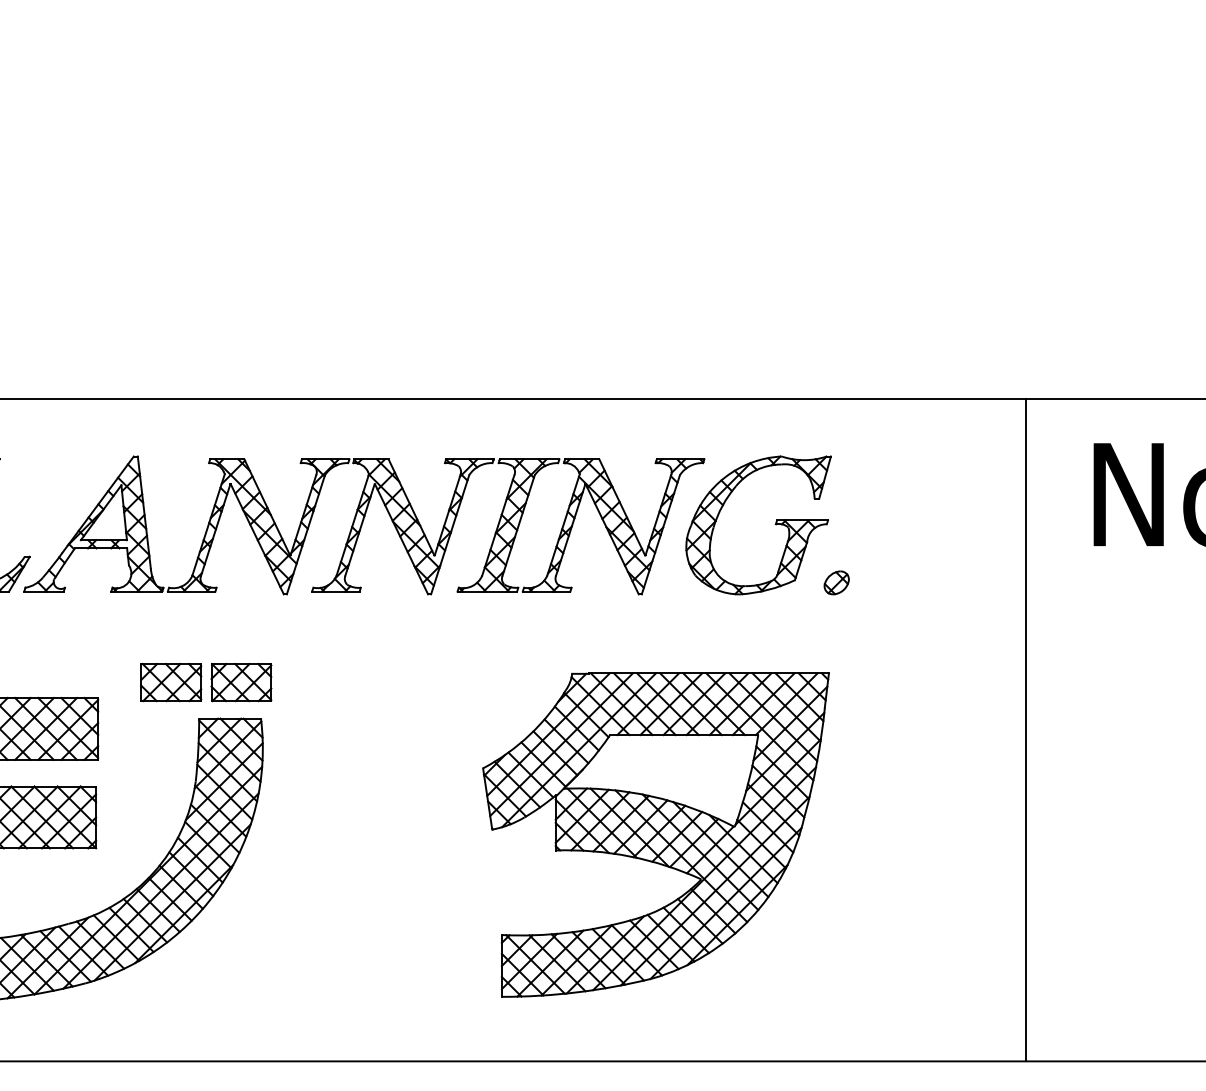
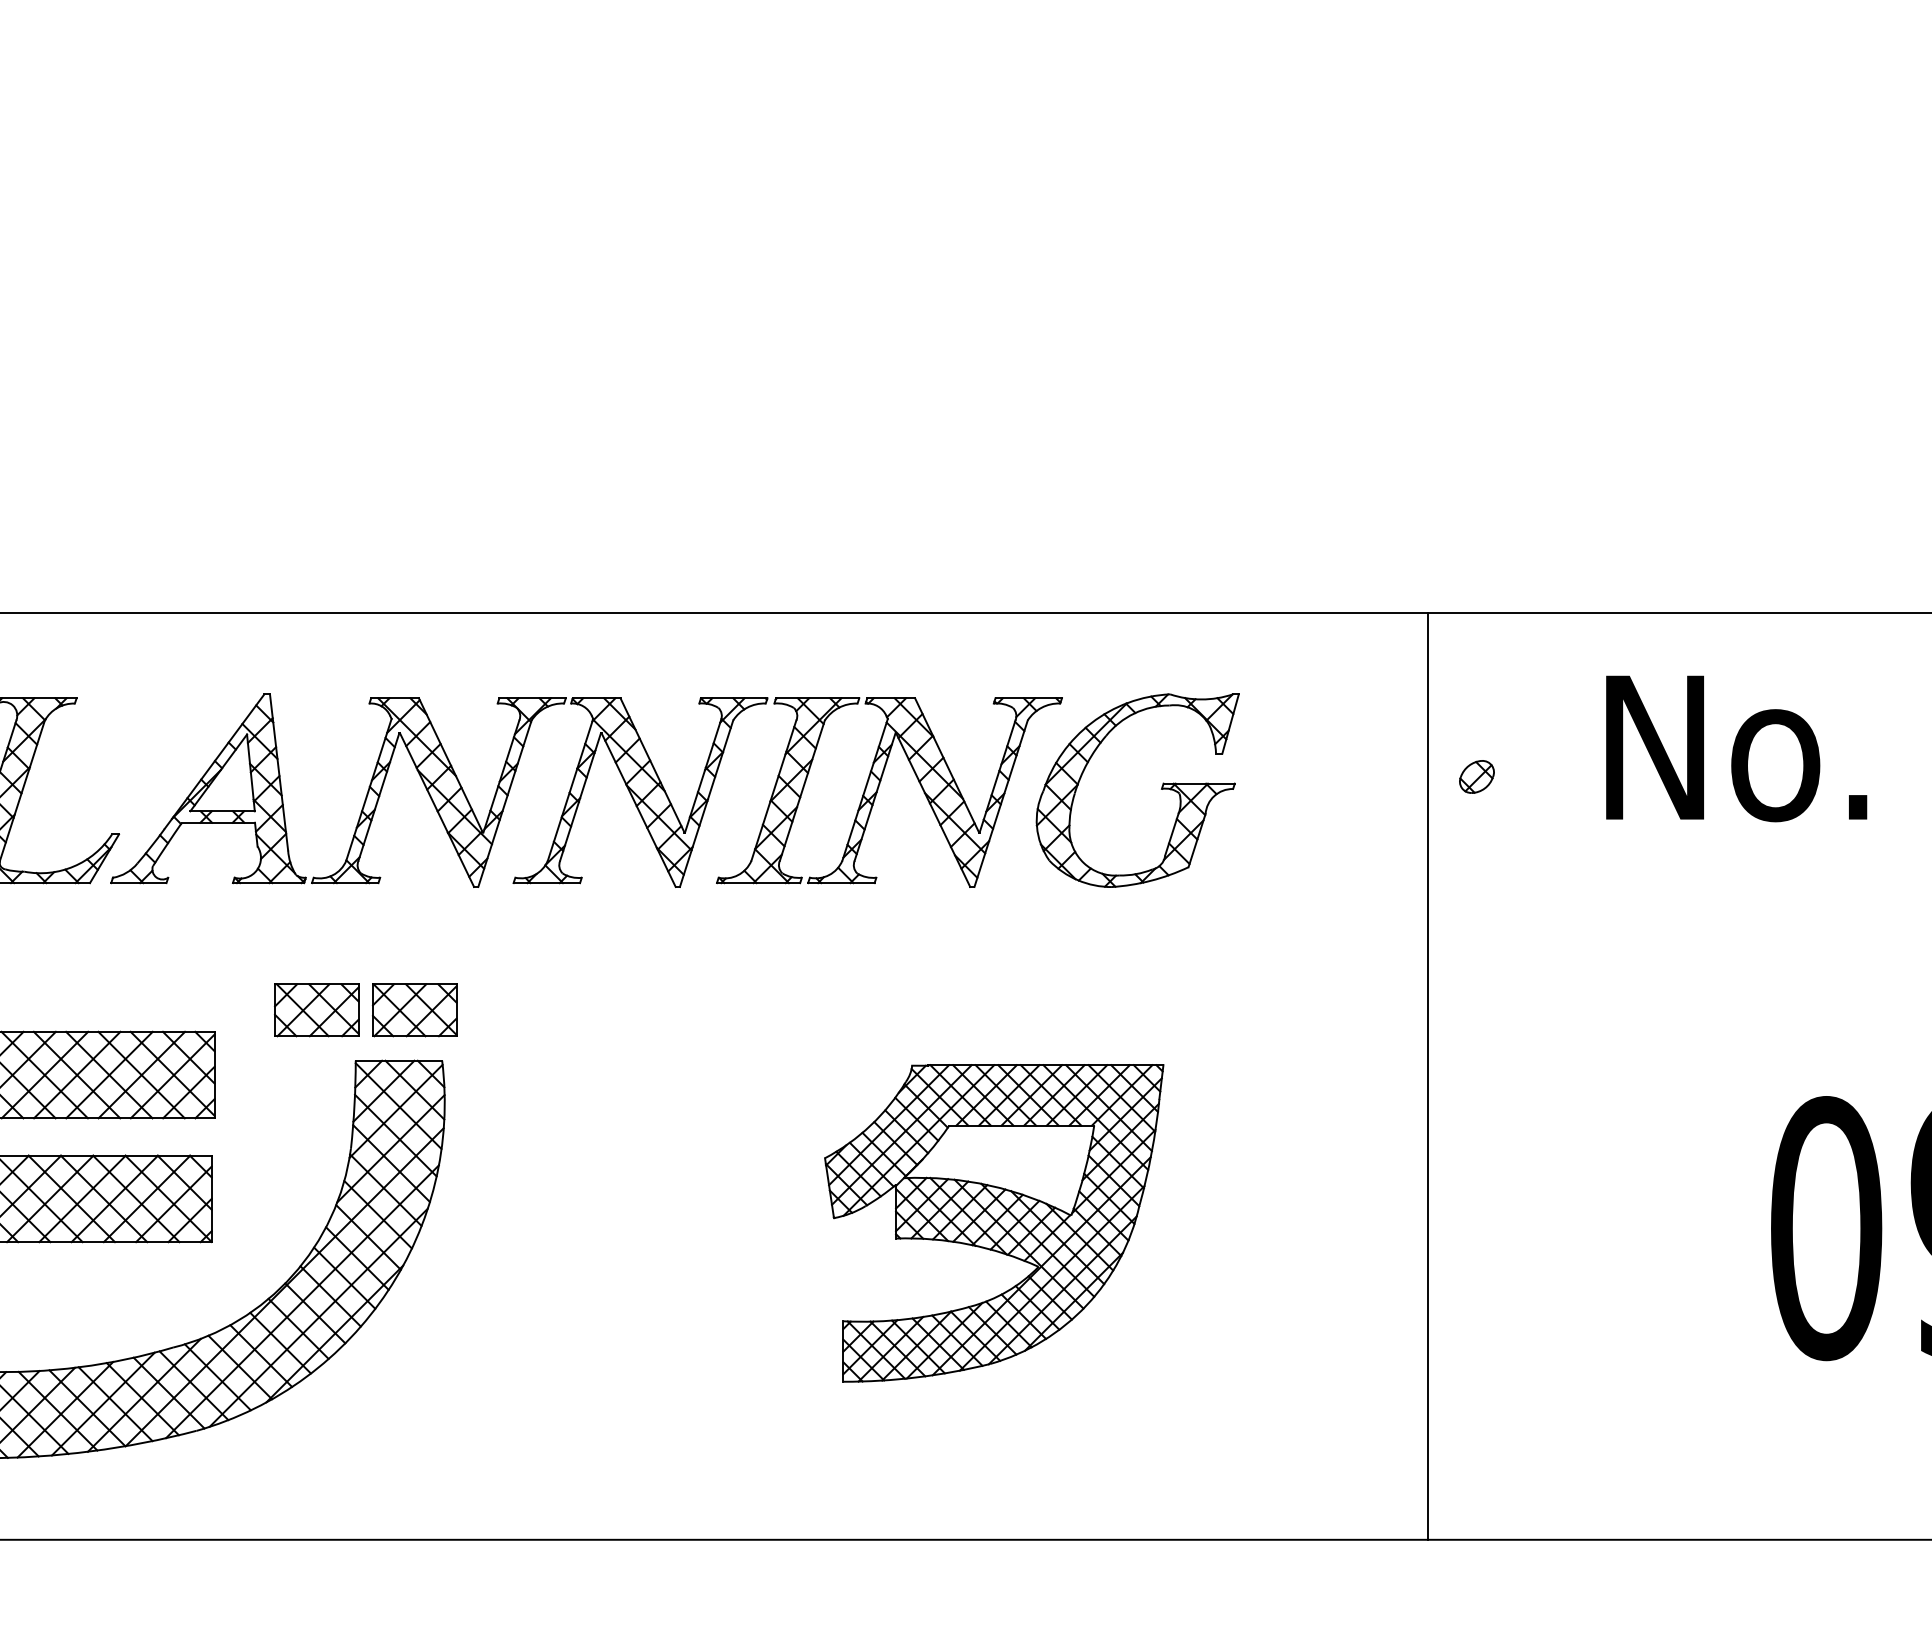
part: (836, 582) -> (1476, 776), moved
line: (1026, 729) -> (1428, 1076), moved
part: (655, 835) -> (993, 1223), size x0.7

